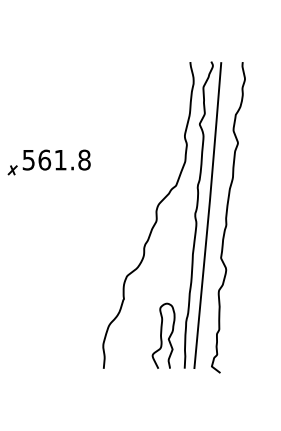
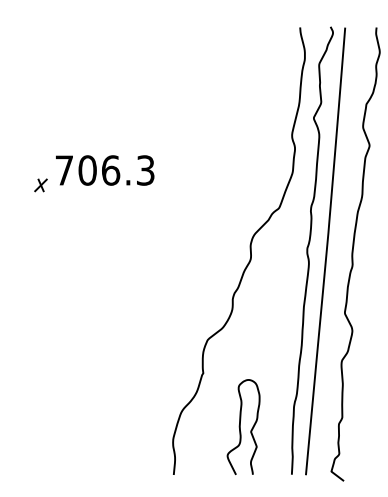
text: (56, 159) -> (104, 169), 561.8 -> 706.3
curve: (161, 335) -> (240, 426), moved

